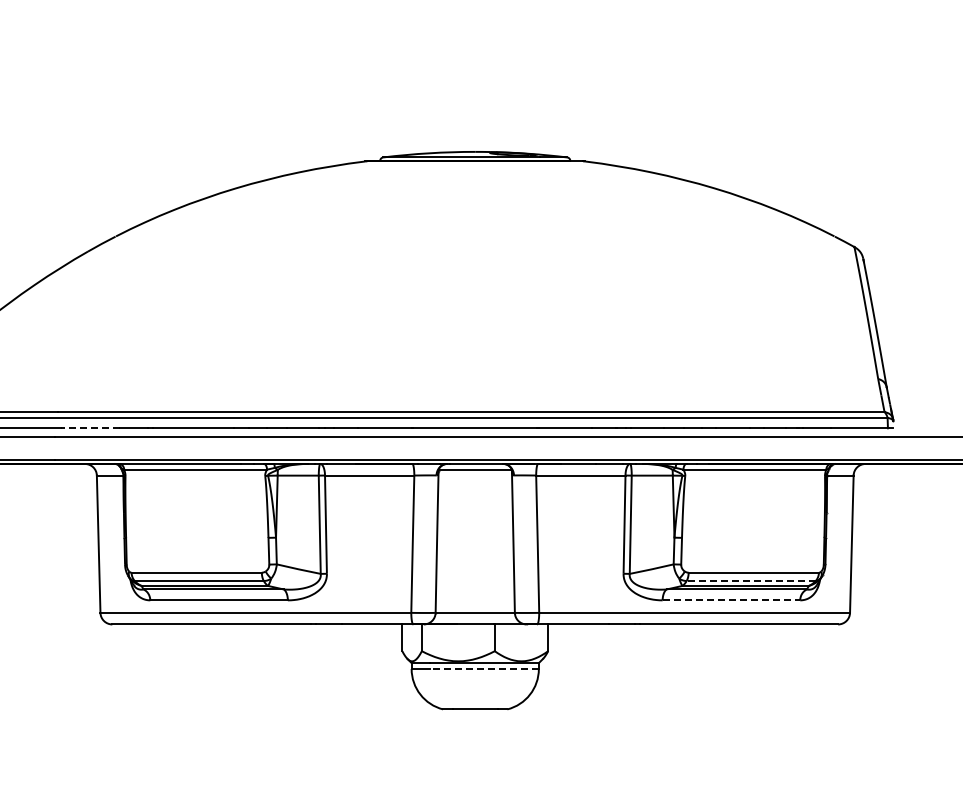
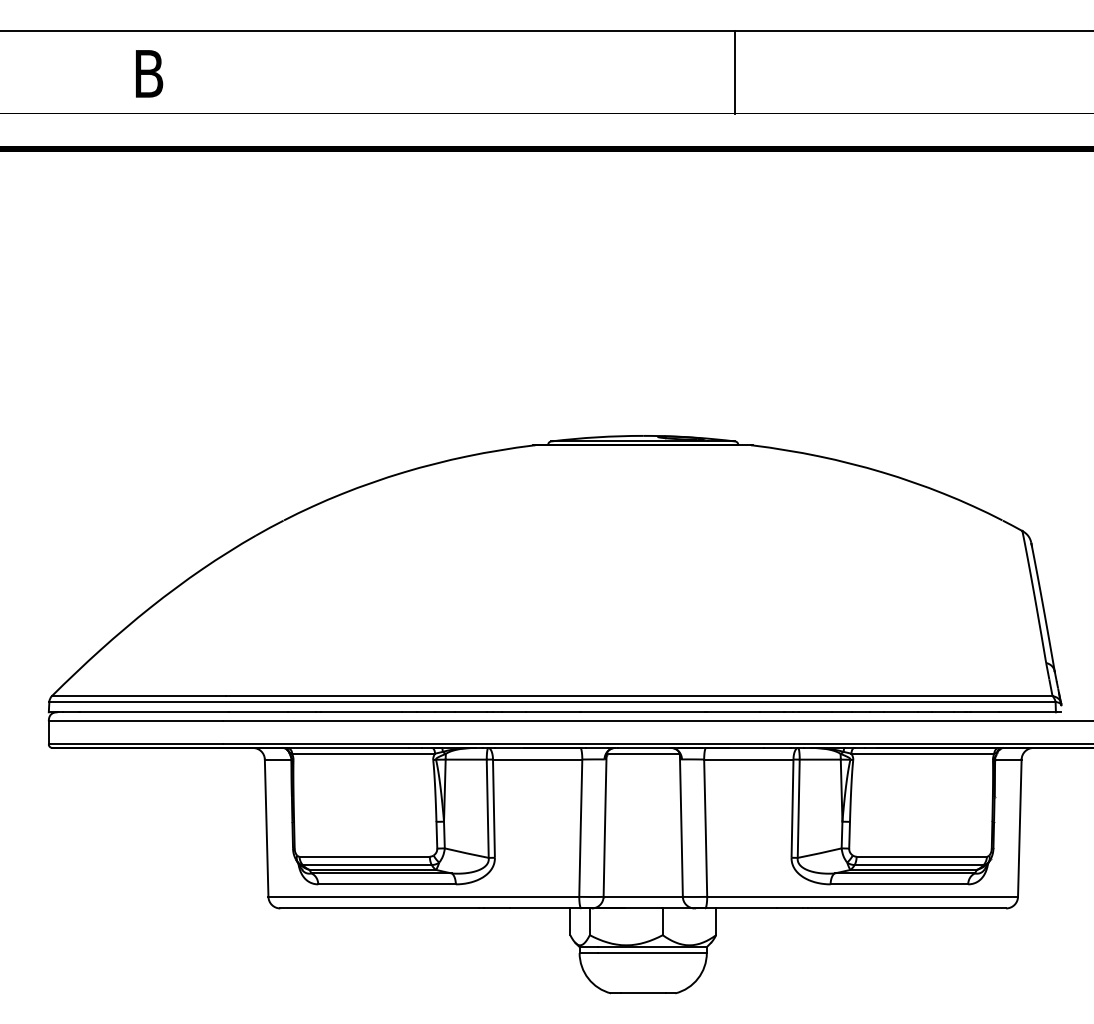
line: (89, 428) -> (257, 712), dashed -> solid
line: (751, 580) -> (919, 864), dashed -> solid
line: (731, 600) -> (899, 884), dashed -> solid
line: (484, 669) -> (652, 953), dashed -> solid

